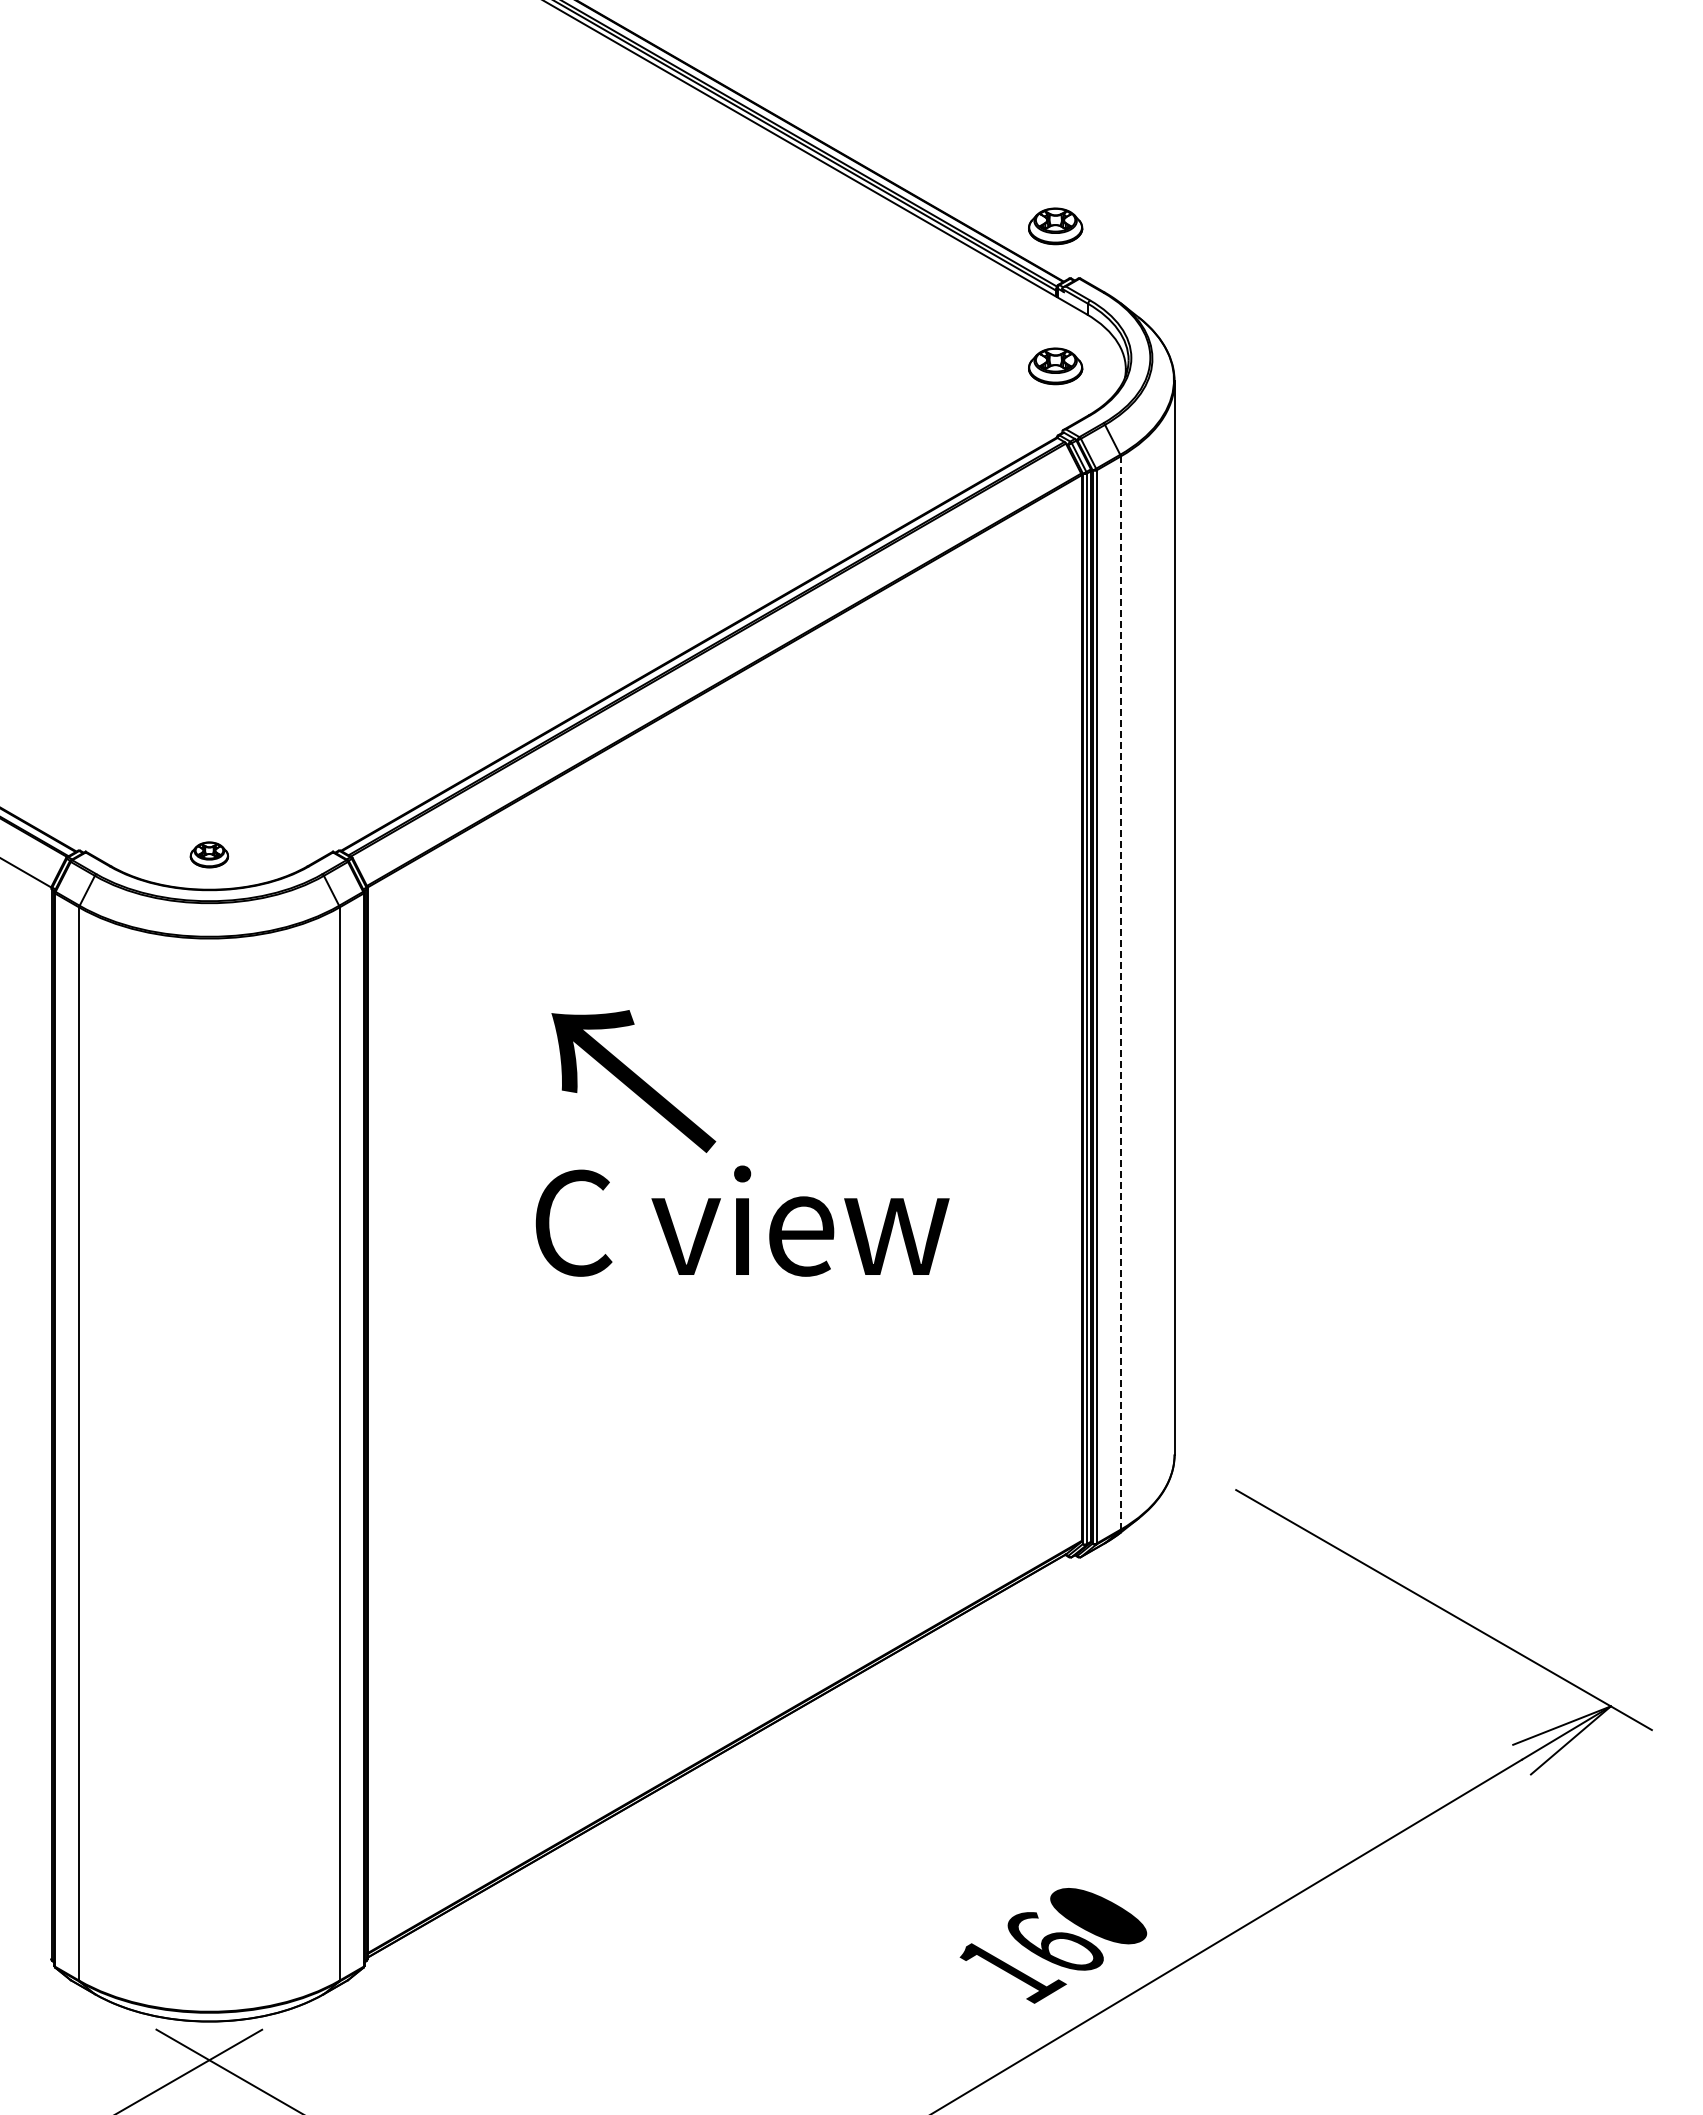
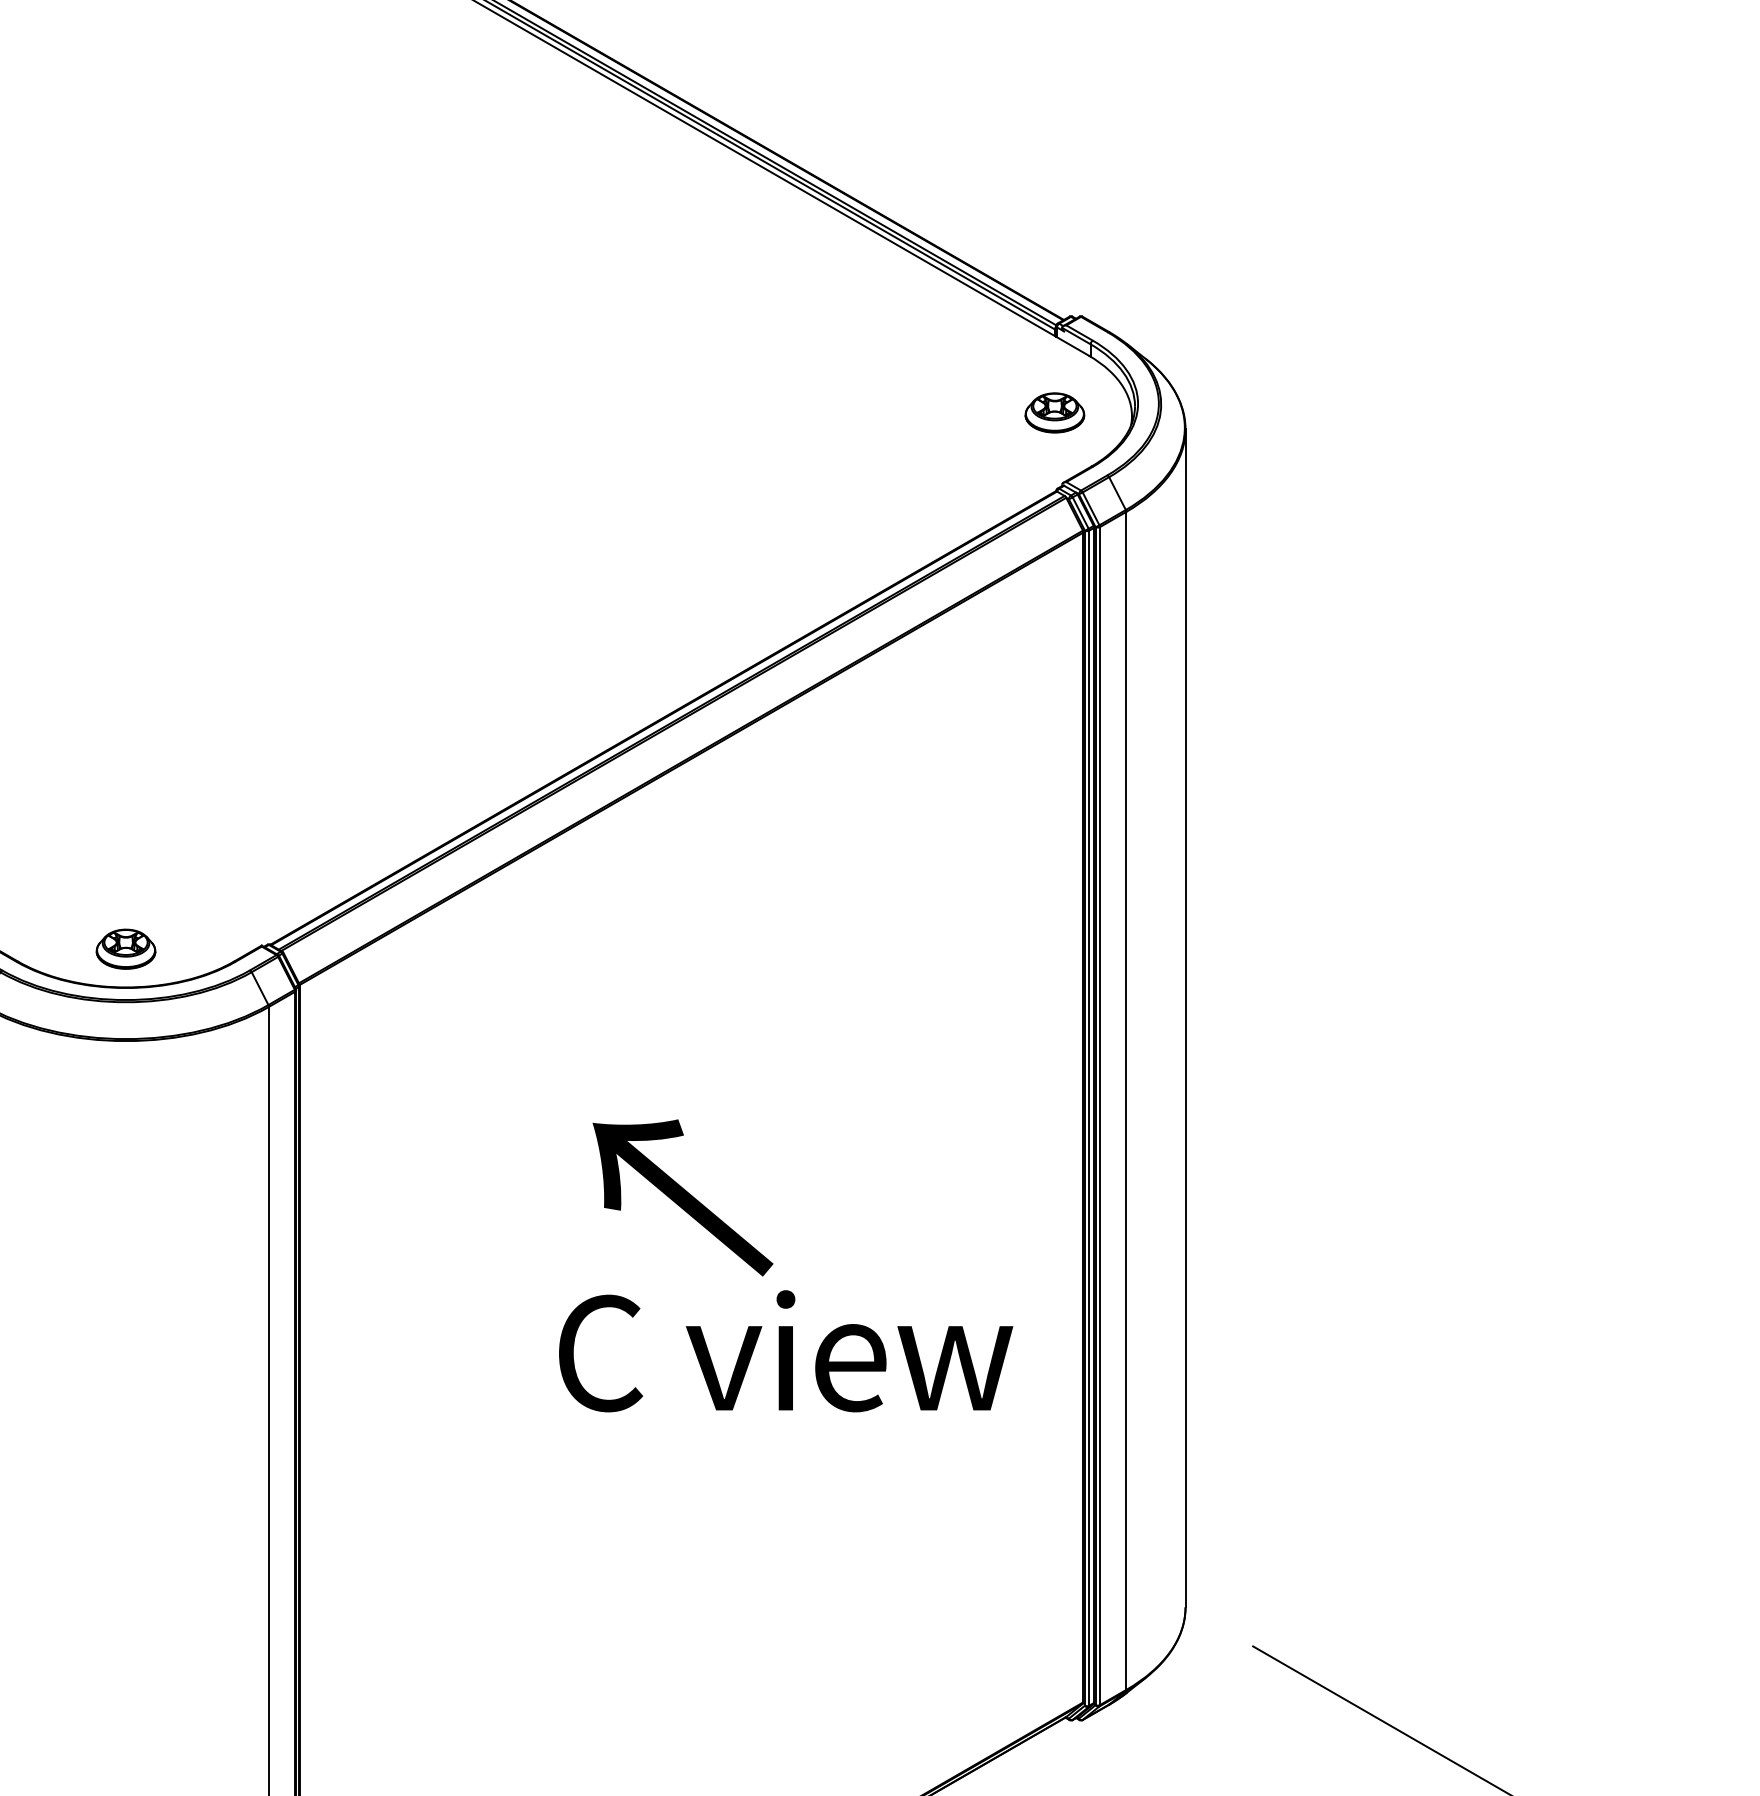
part: (1055, 226) -> (1054, 259), removed
part: (209, 854) -> (126, 948), size x1.43
line: (1120, 993) -> (1126, 1101), dashed -> solid
text: (633, 1081) -> (682, 1197), moved
text: (742, 1220) -> (785, 1350), moved

